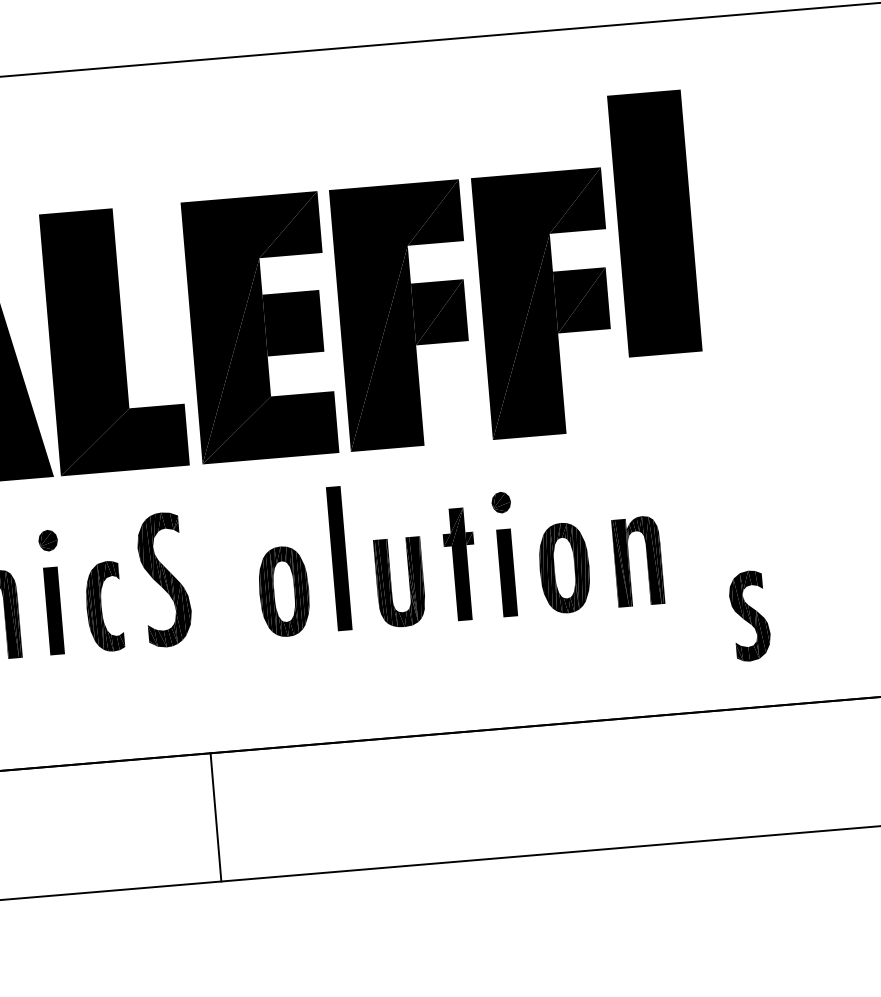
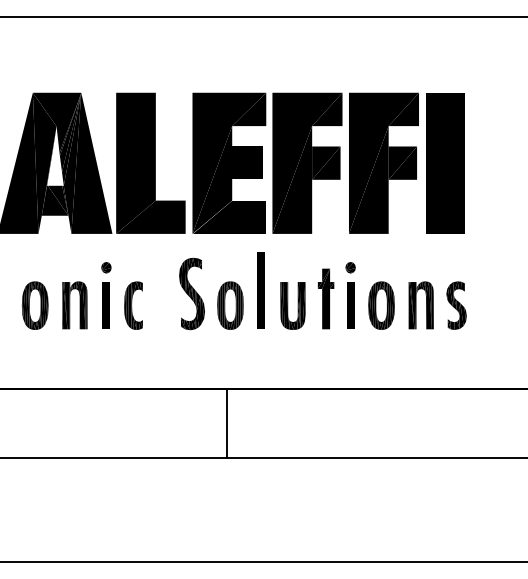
part: (655, 223) -> (445, 163), moved
part: (163, 579) -> (191, 293), moved
part: (749, 615) -> (456, 305), moved
line: (215, 815) -> (226, 422), moved

